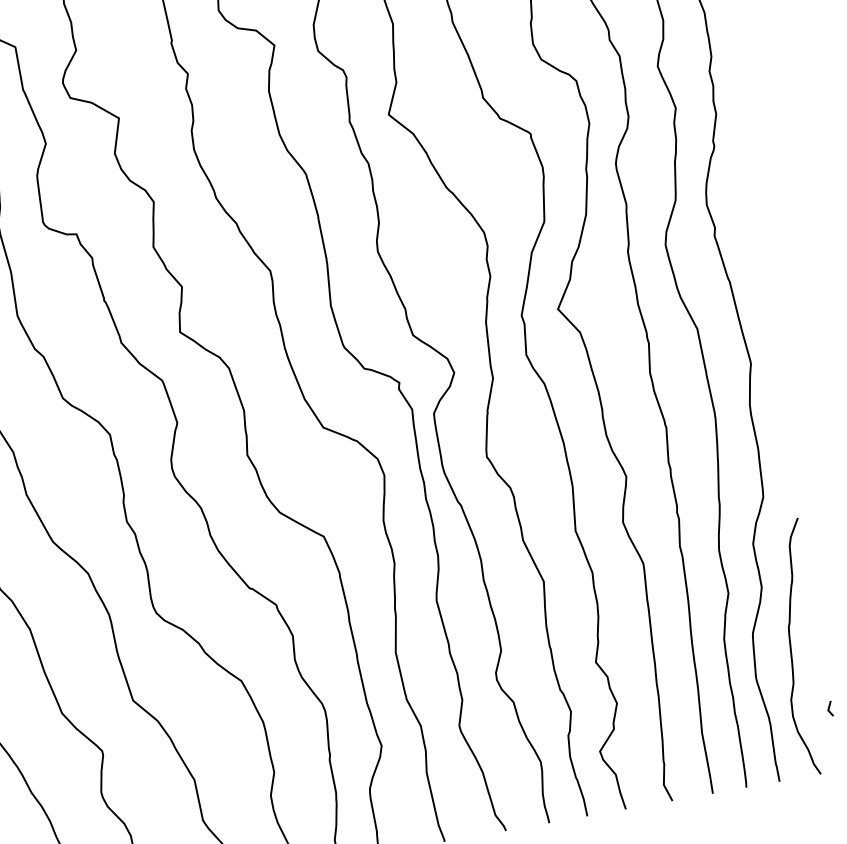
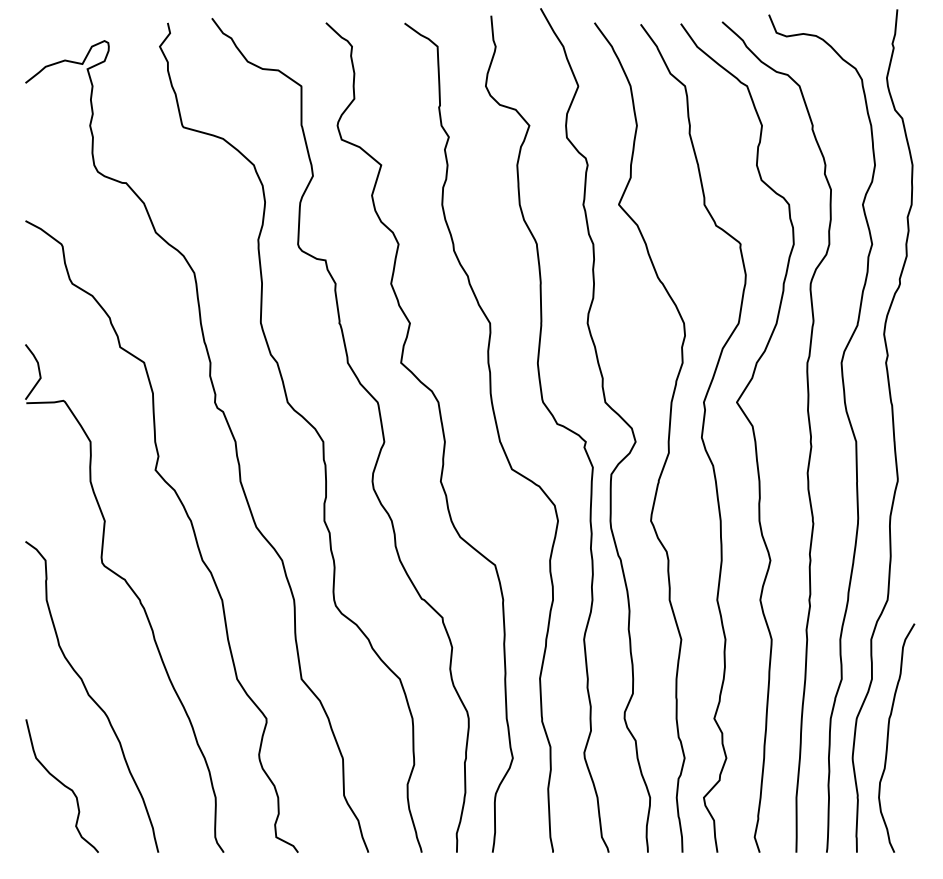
line: (829, 708) -> (912, 796), removed

